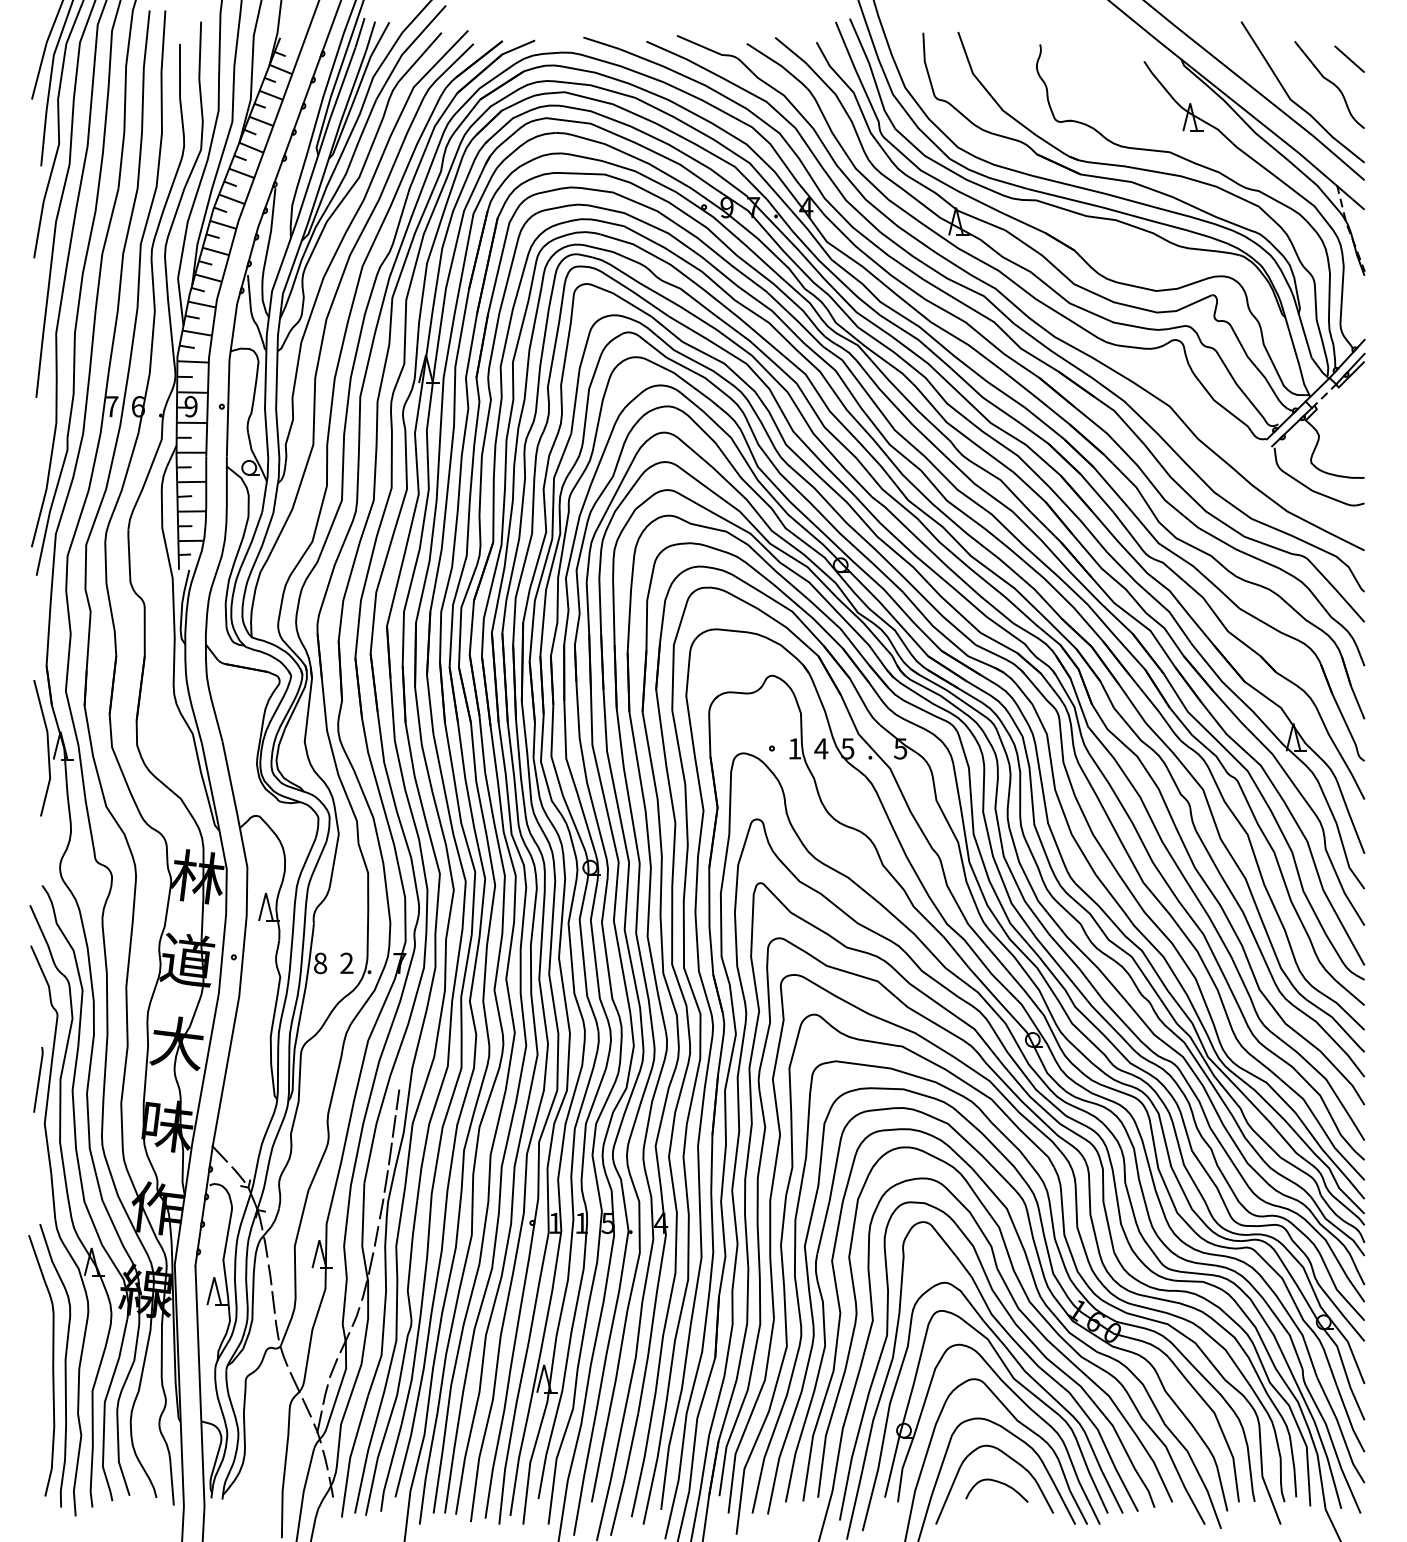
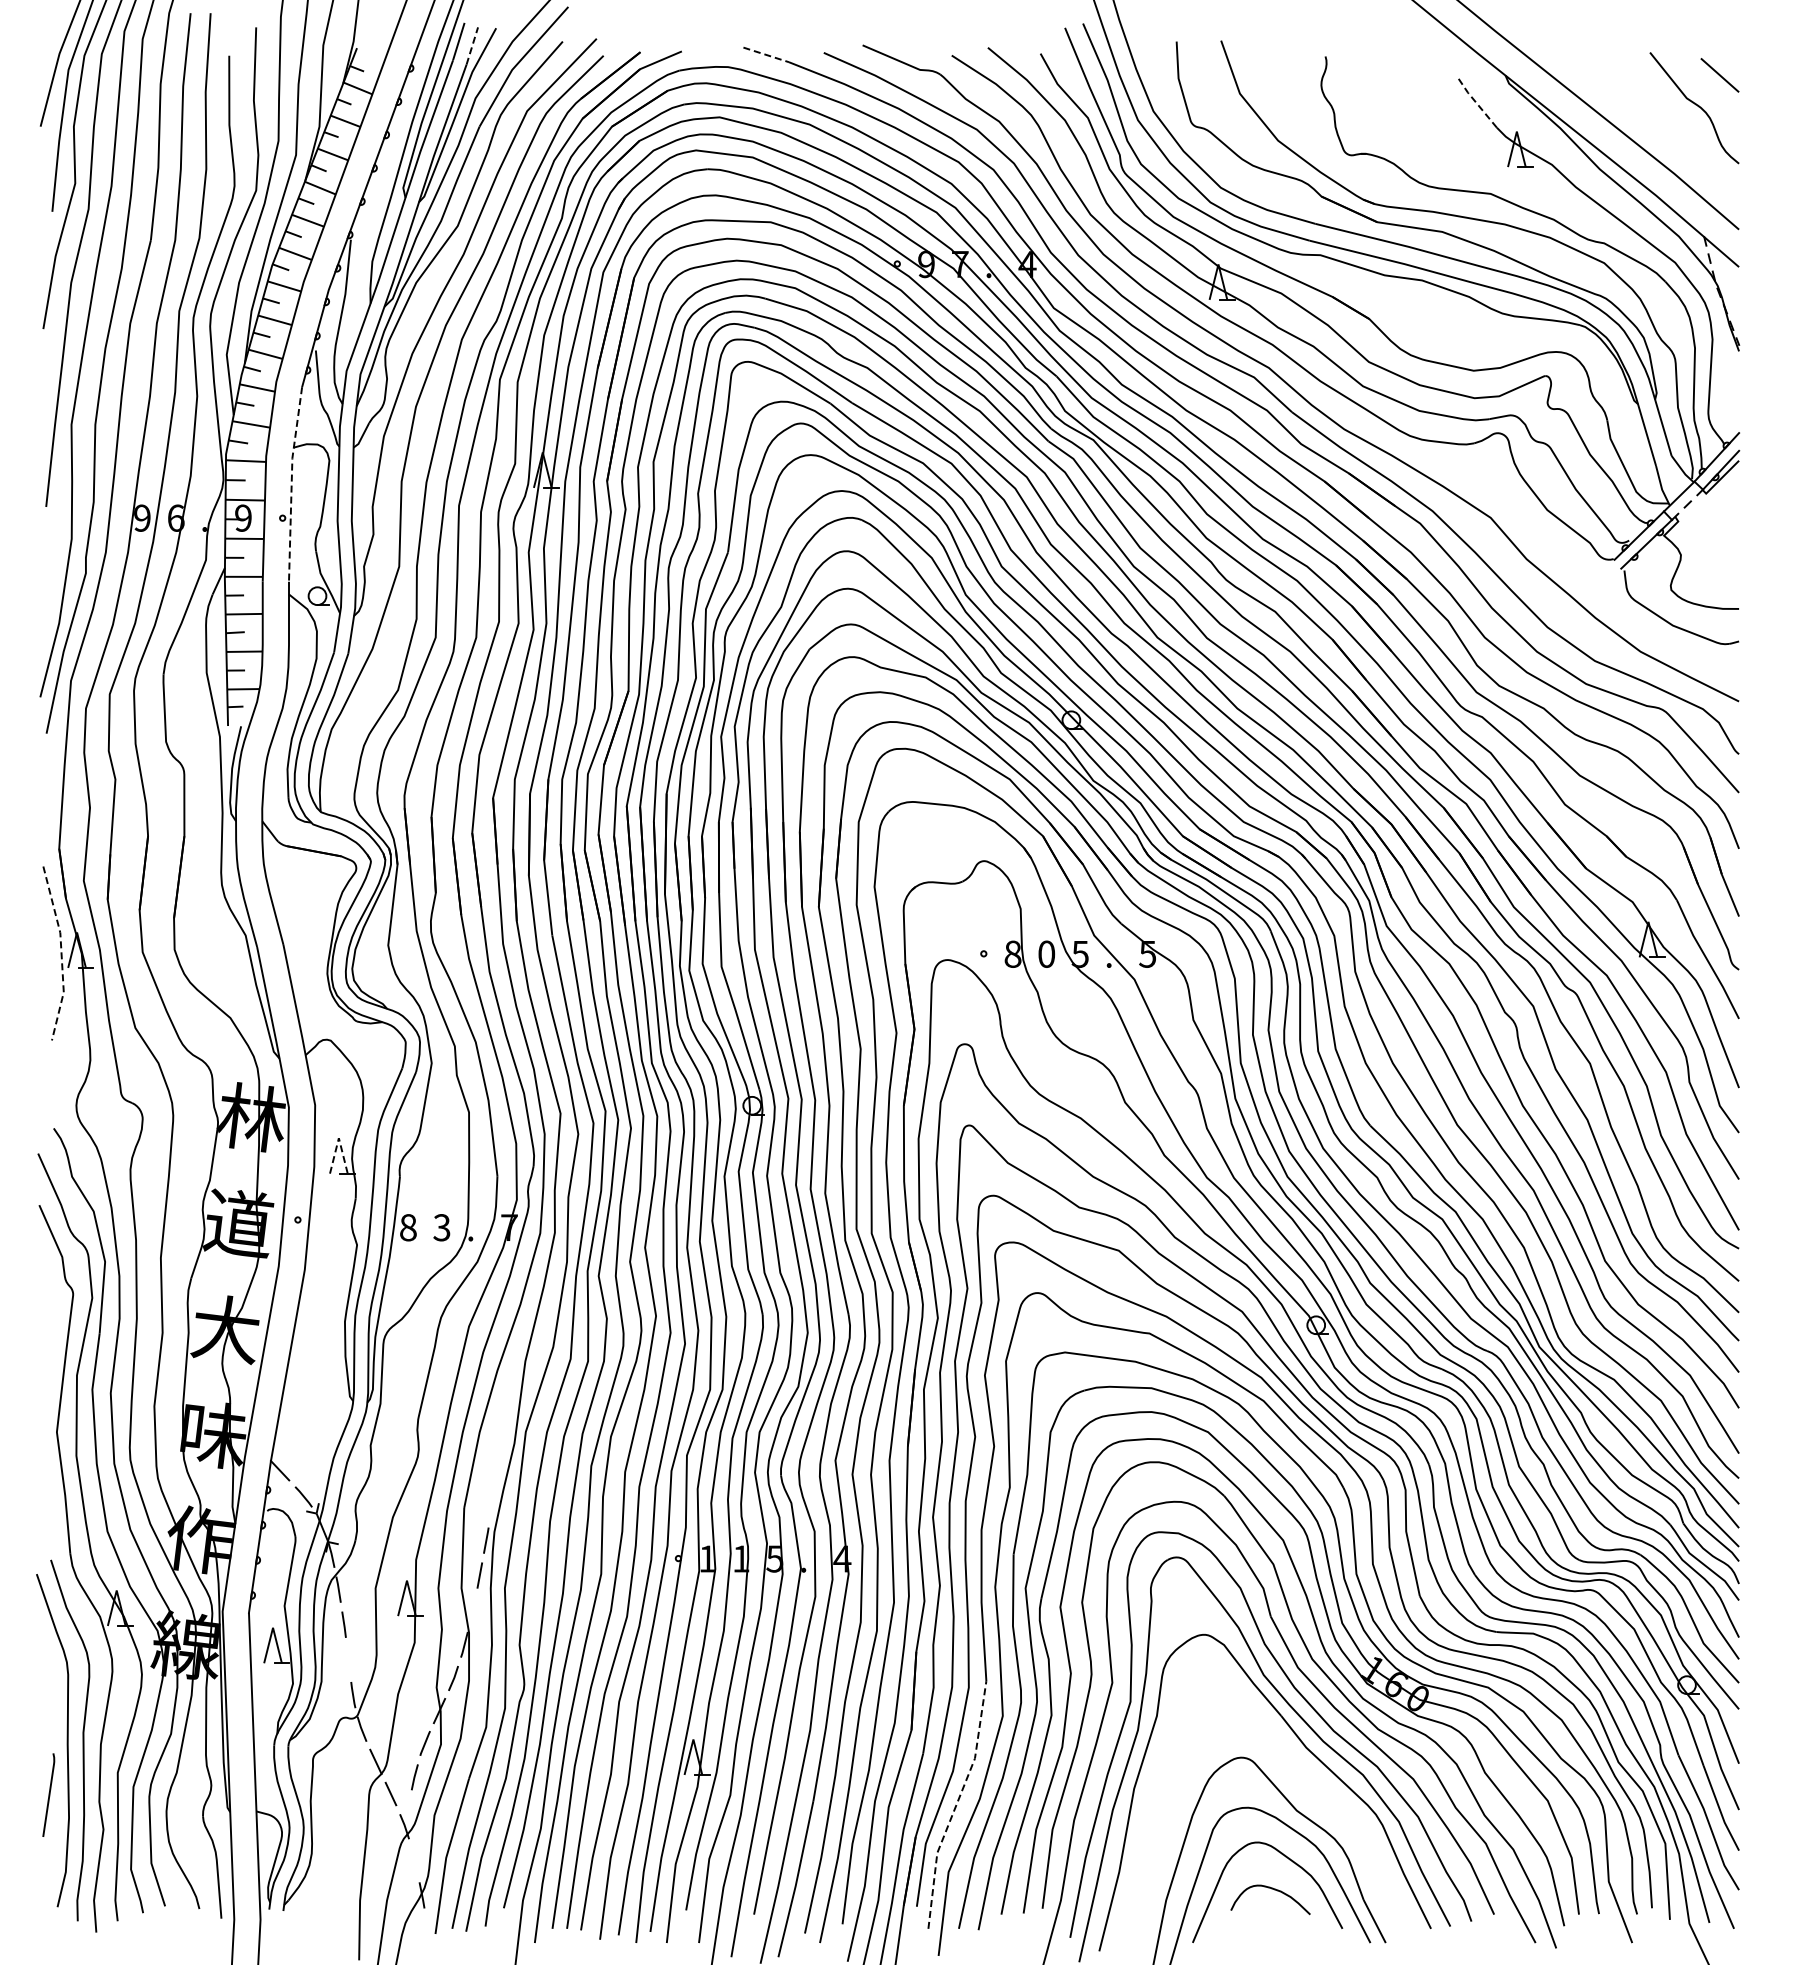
line: (370, 35) -> (472, 45), solid -> dashed
line: (601, 42) -> (766, 54), solid -> dashed
line: (1158, 80) -> (1476, 102), solid -> dashed
curve: (1295, 102) -> (1651, 130), removed
line: (228, 380) -> (291, 484), solid -> dashed
text: (111, 406) -> (142, 517), 7 -> 9
line: (48, 748) -> (61, 953), solid -> dashed
text: (794, 748) -> (1012, 953), 1 -> 8
text: (821, 748) -> (1046, 953), 4 -> 0
line: (265, 893) -> (338, 1138), solid -> dashed
text: (346, 963) -> (441, 1227), 2 -> 3
line: (38, 1079) -> (48, 1794), moved
line: (397, 1099) -> (506, 1401), removed
line: (394, 1126) -> (502, 1435), removed
line: (390, 1153) -> (497, 1470), removed
line: (386, 1181) -> (492, 1505), removed
line: (370, 1263) -> (472, 1610), removed
line: (273, 1302) -> (348, 1659), removed
part: (1016, 1396) -> (1295, 1779), removed
line: (750, 1415) -> (956, 1804), solid -> dashed
line: (319, 1421) -> (406, 1811), removed
line: (325, 1459) -> (414, 1860), removed

